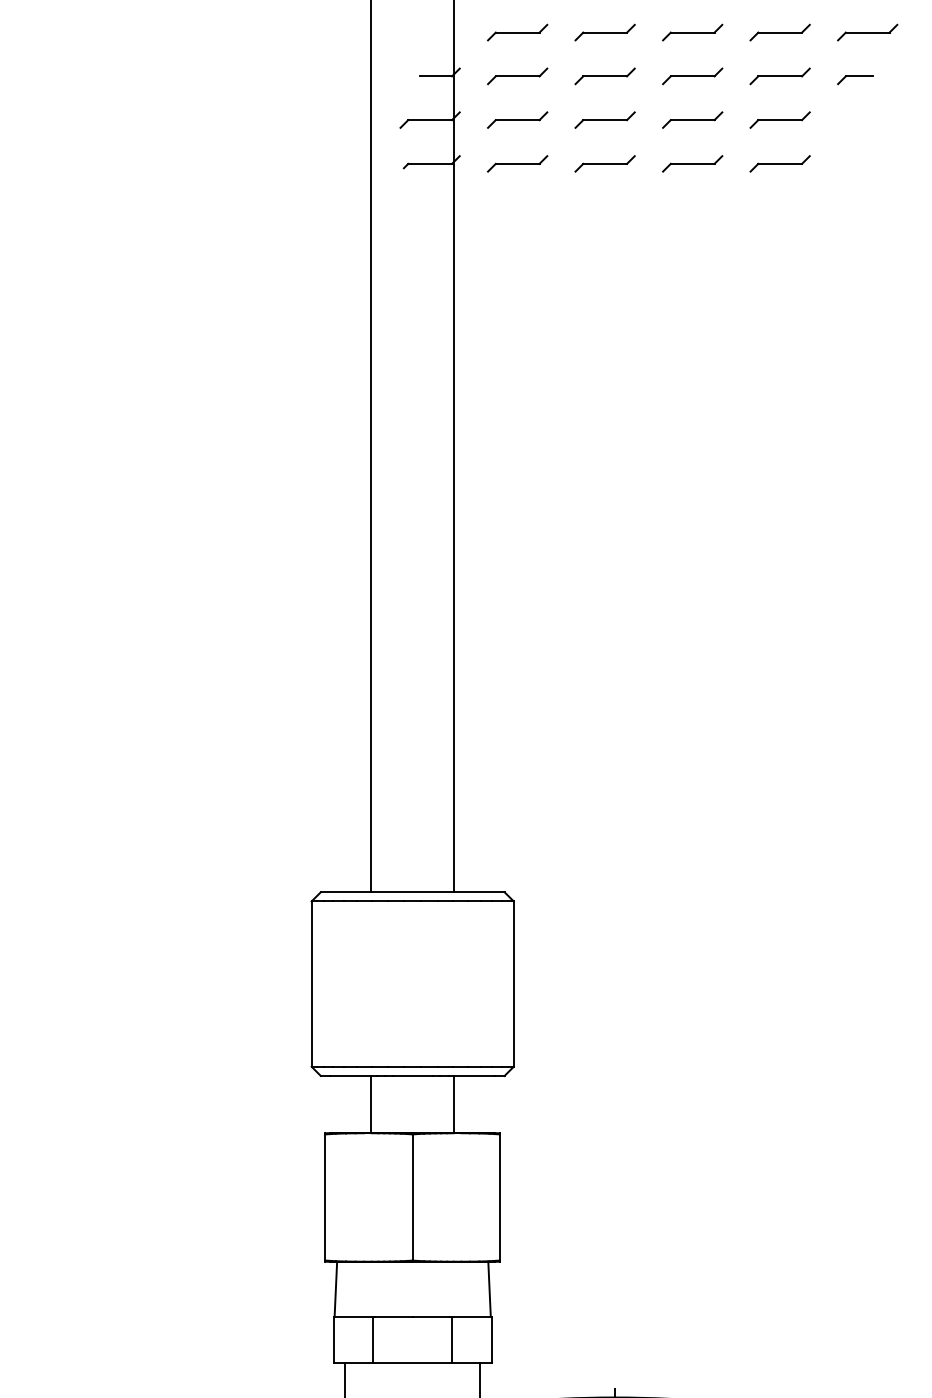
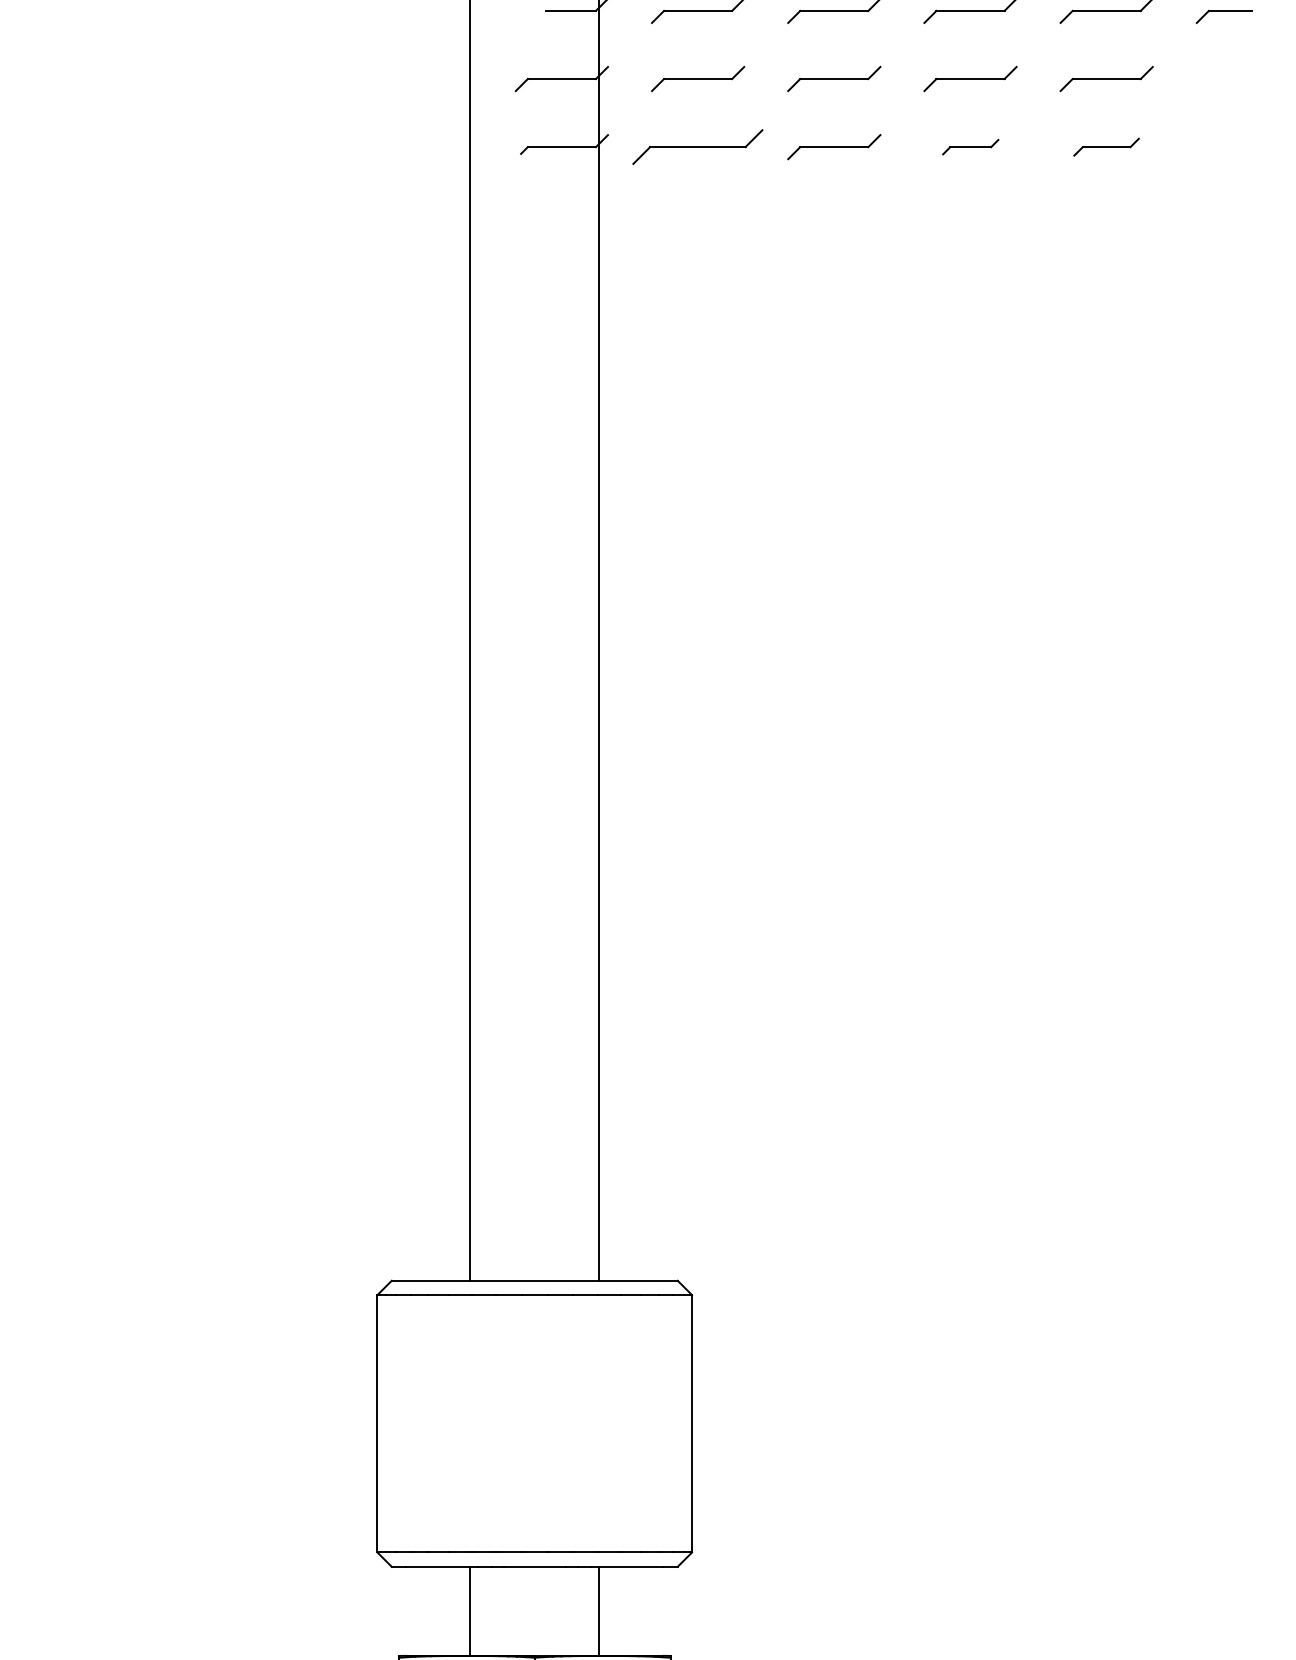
part: (517, 163) -> (697, 146), size x1.4
part: (692, 163) -> (970, 146), size x0.6
part: (779, 163) -> (1105, 146), size x0.7

